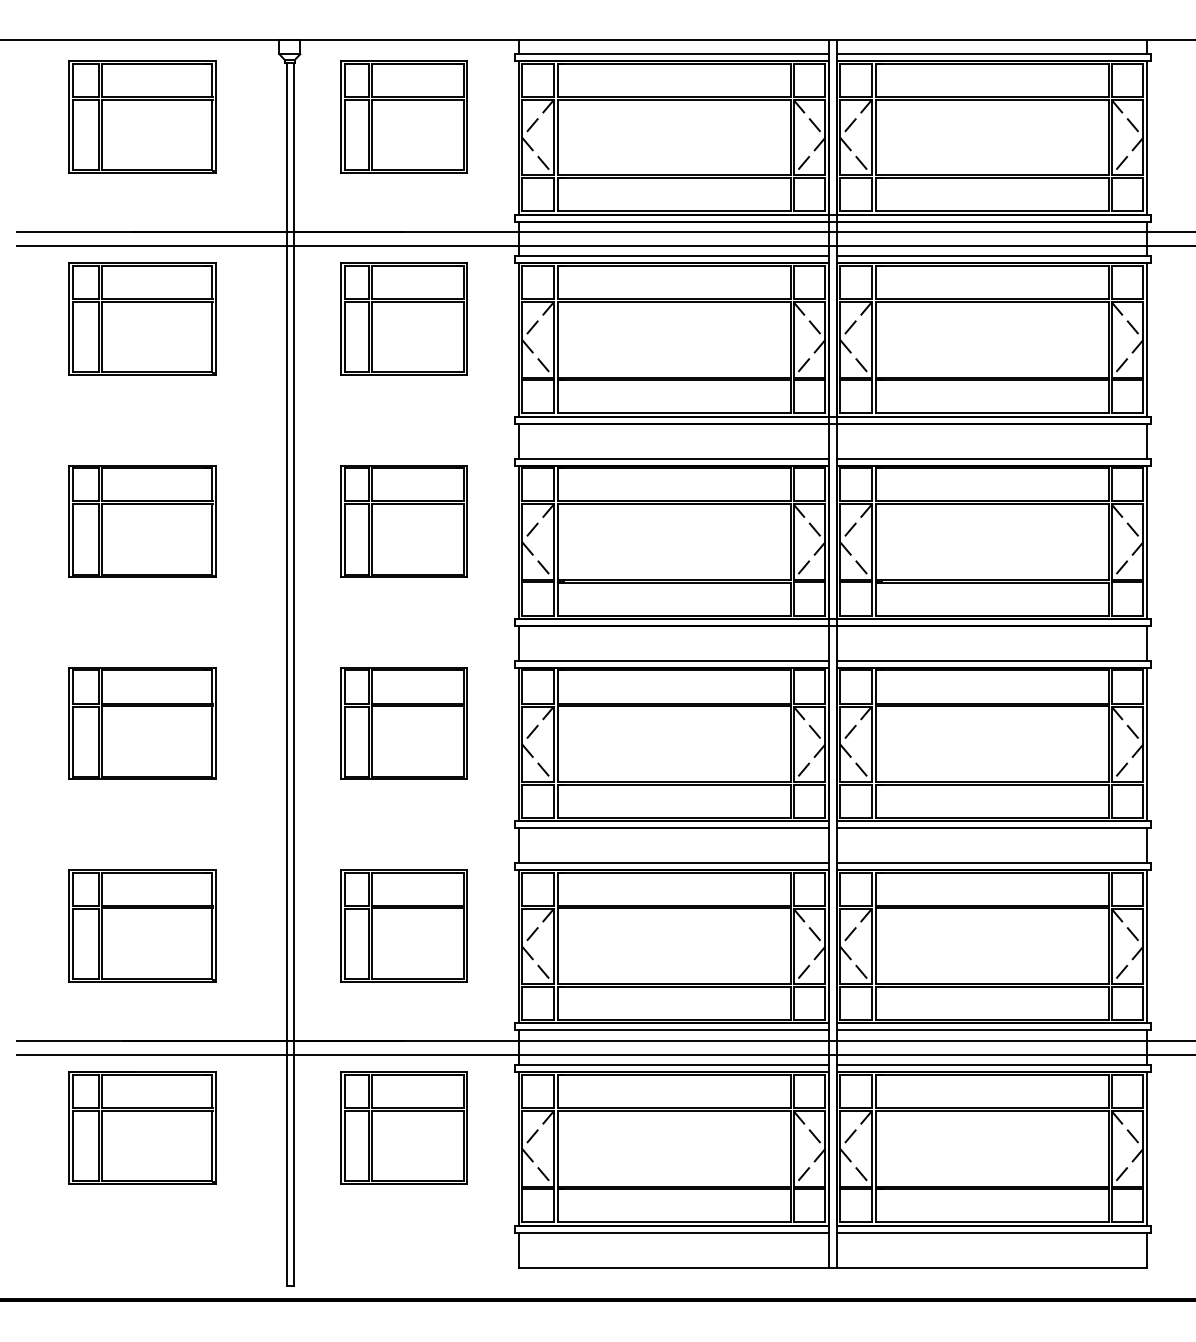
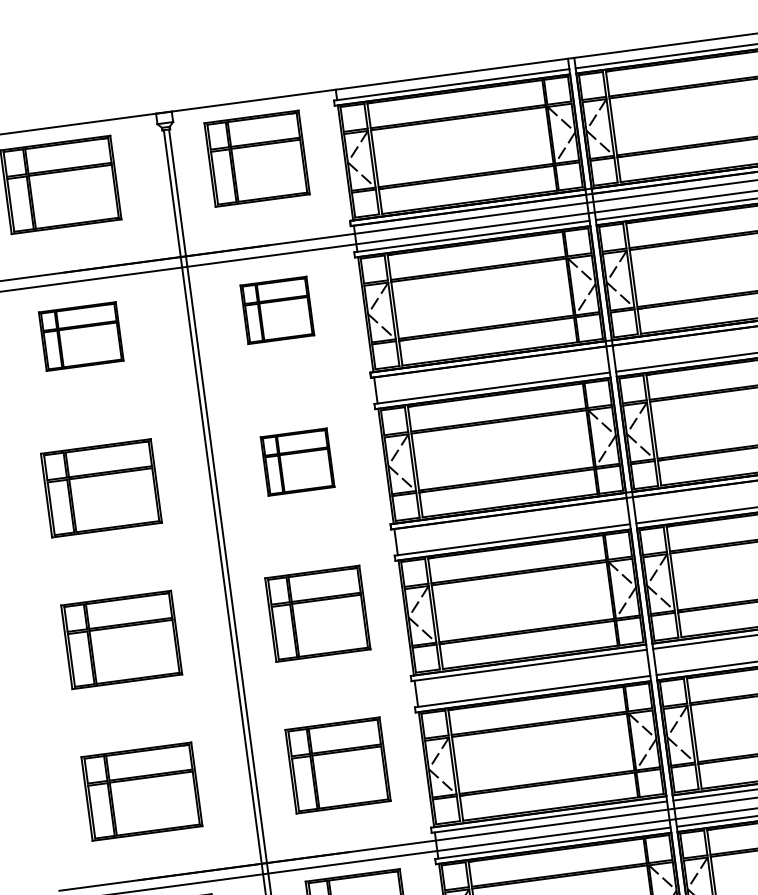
part: (142, 318) -> (81, 336), size x0.7
part: (403, 318) -> (277, 309), size x0.7
part: (403, 521) -> (297, 462), size x0.7

